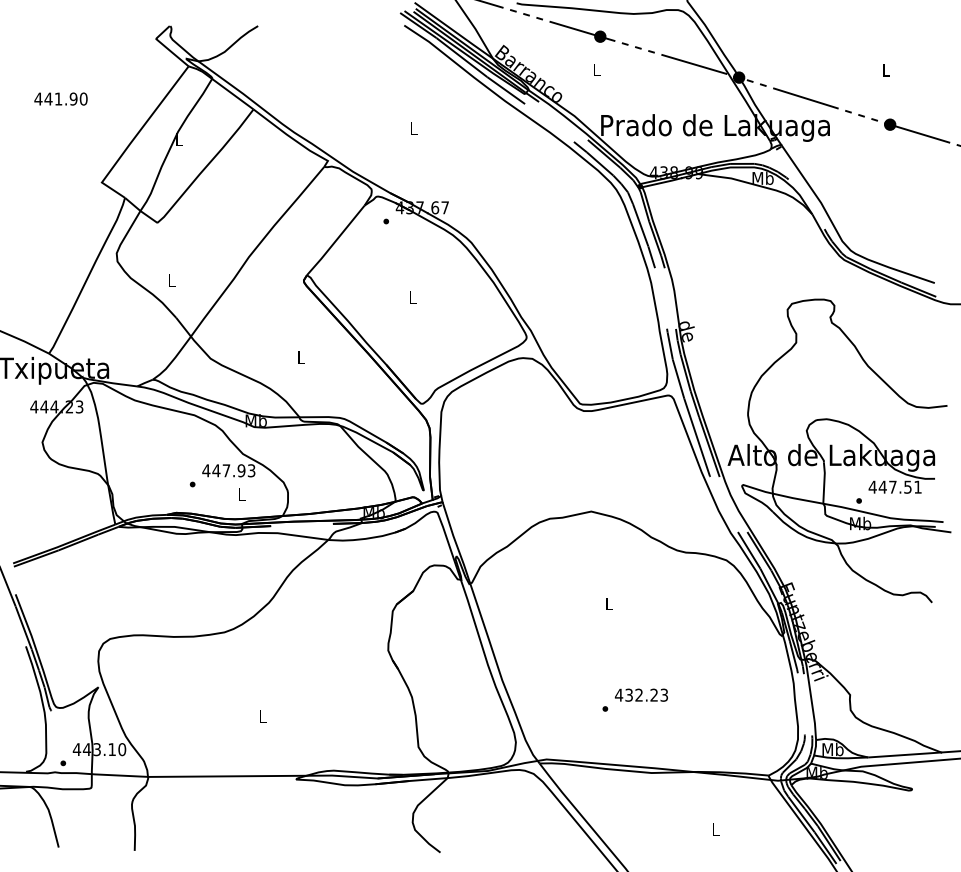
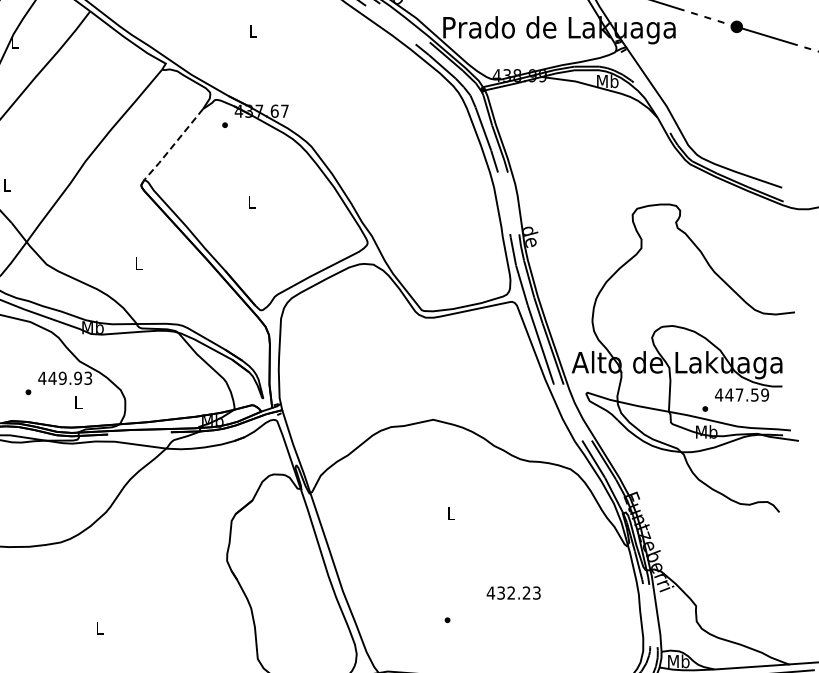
line: (335, 241) -> (173, 145), solid -> dashed
text: (226, 470) -> (62, 378), 447.93 -> 449.93
text: (917, 486) -> (764, 394), 447.51 -> 447.59
text: (640, 694) -> (512, 592), moved

